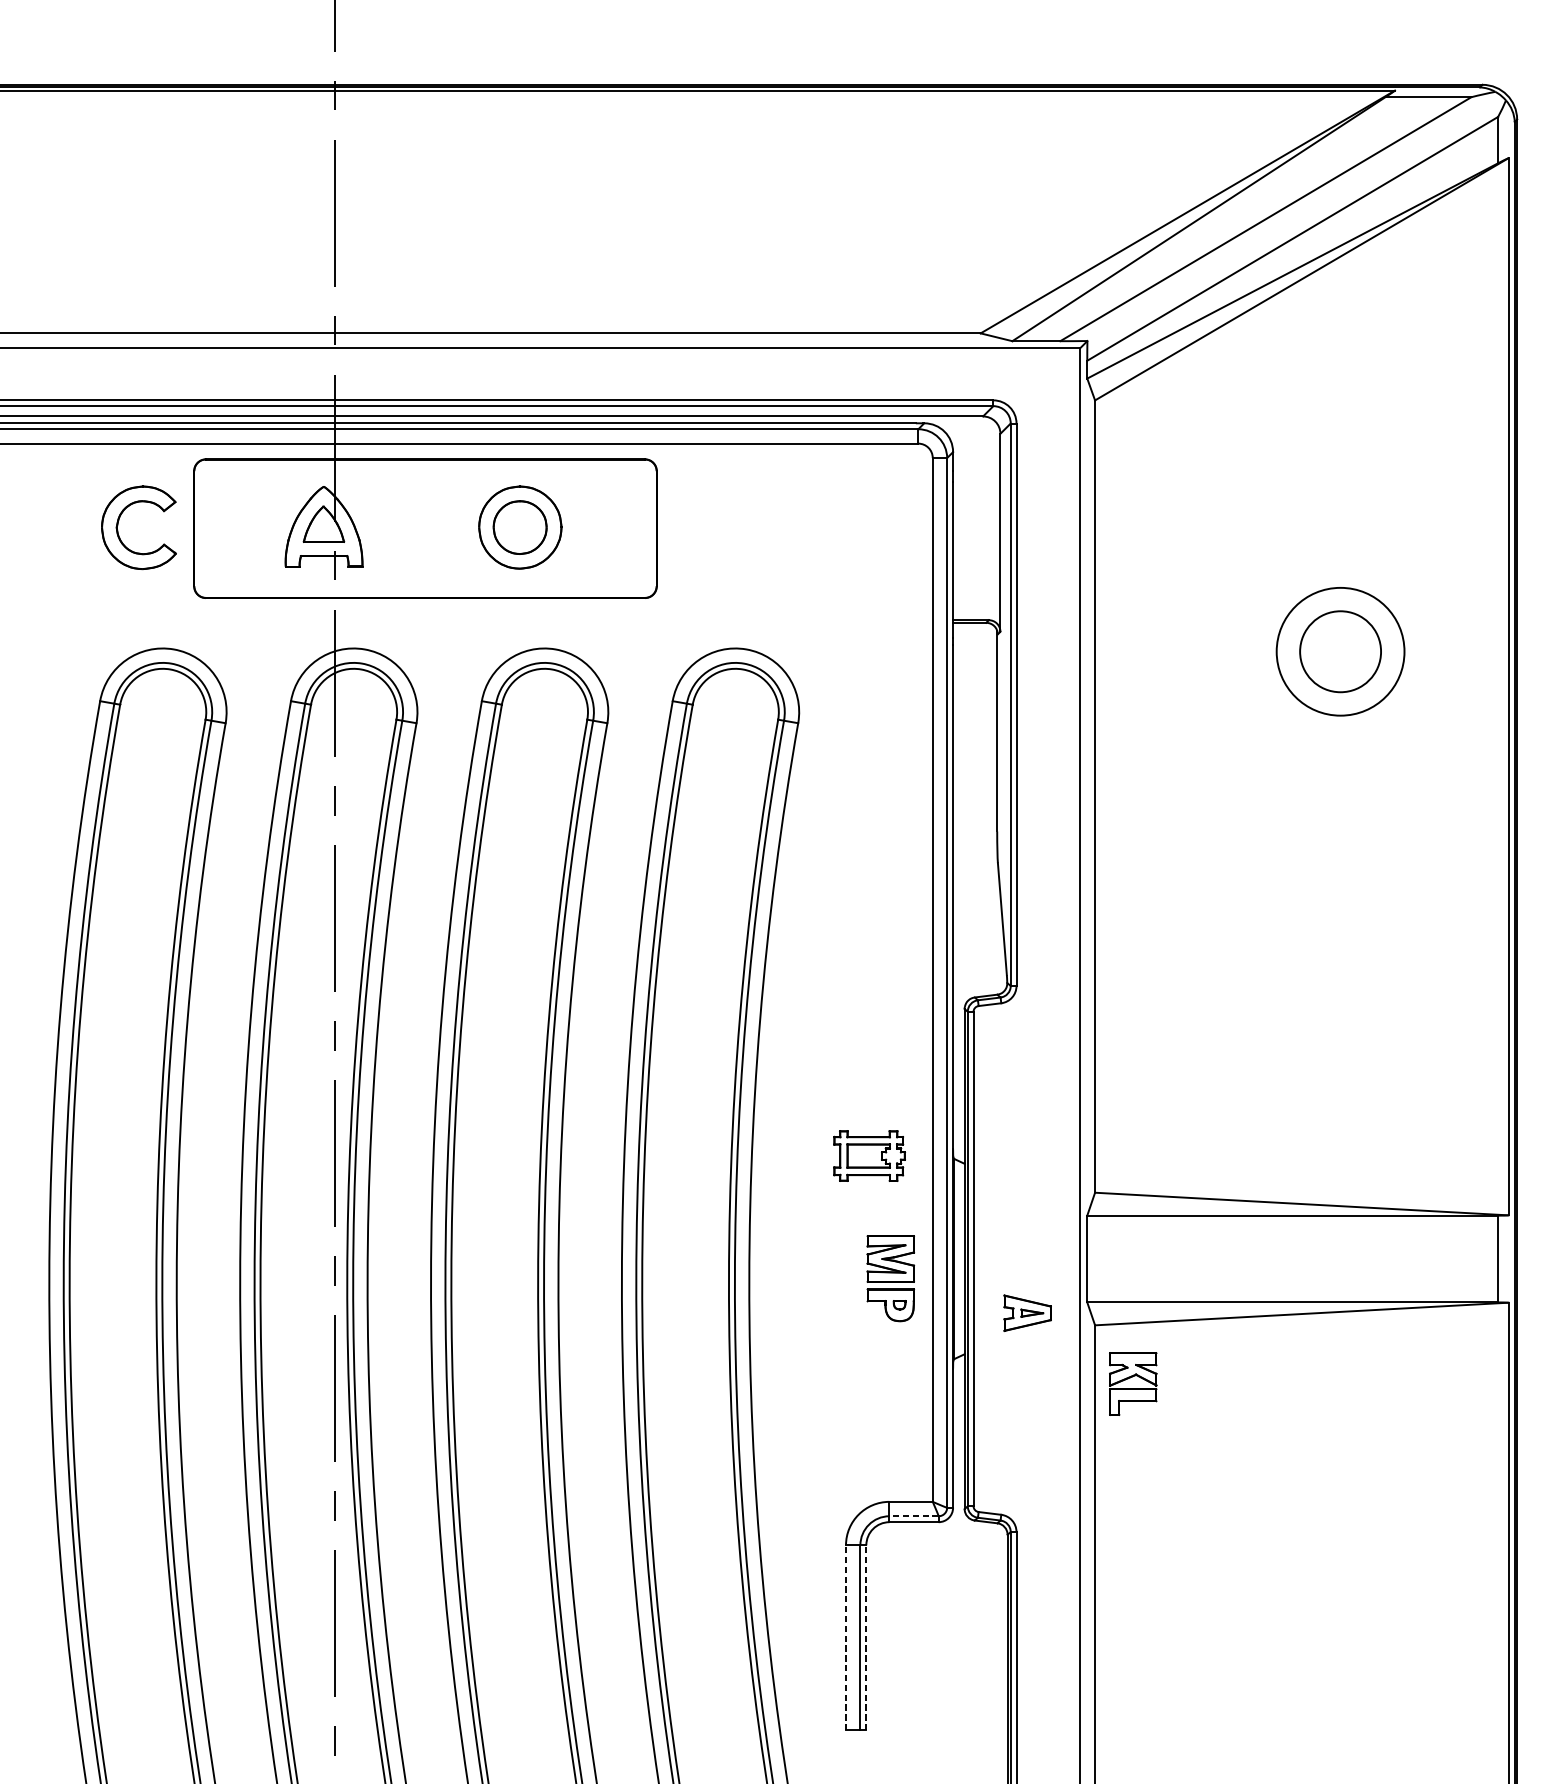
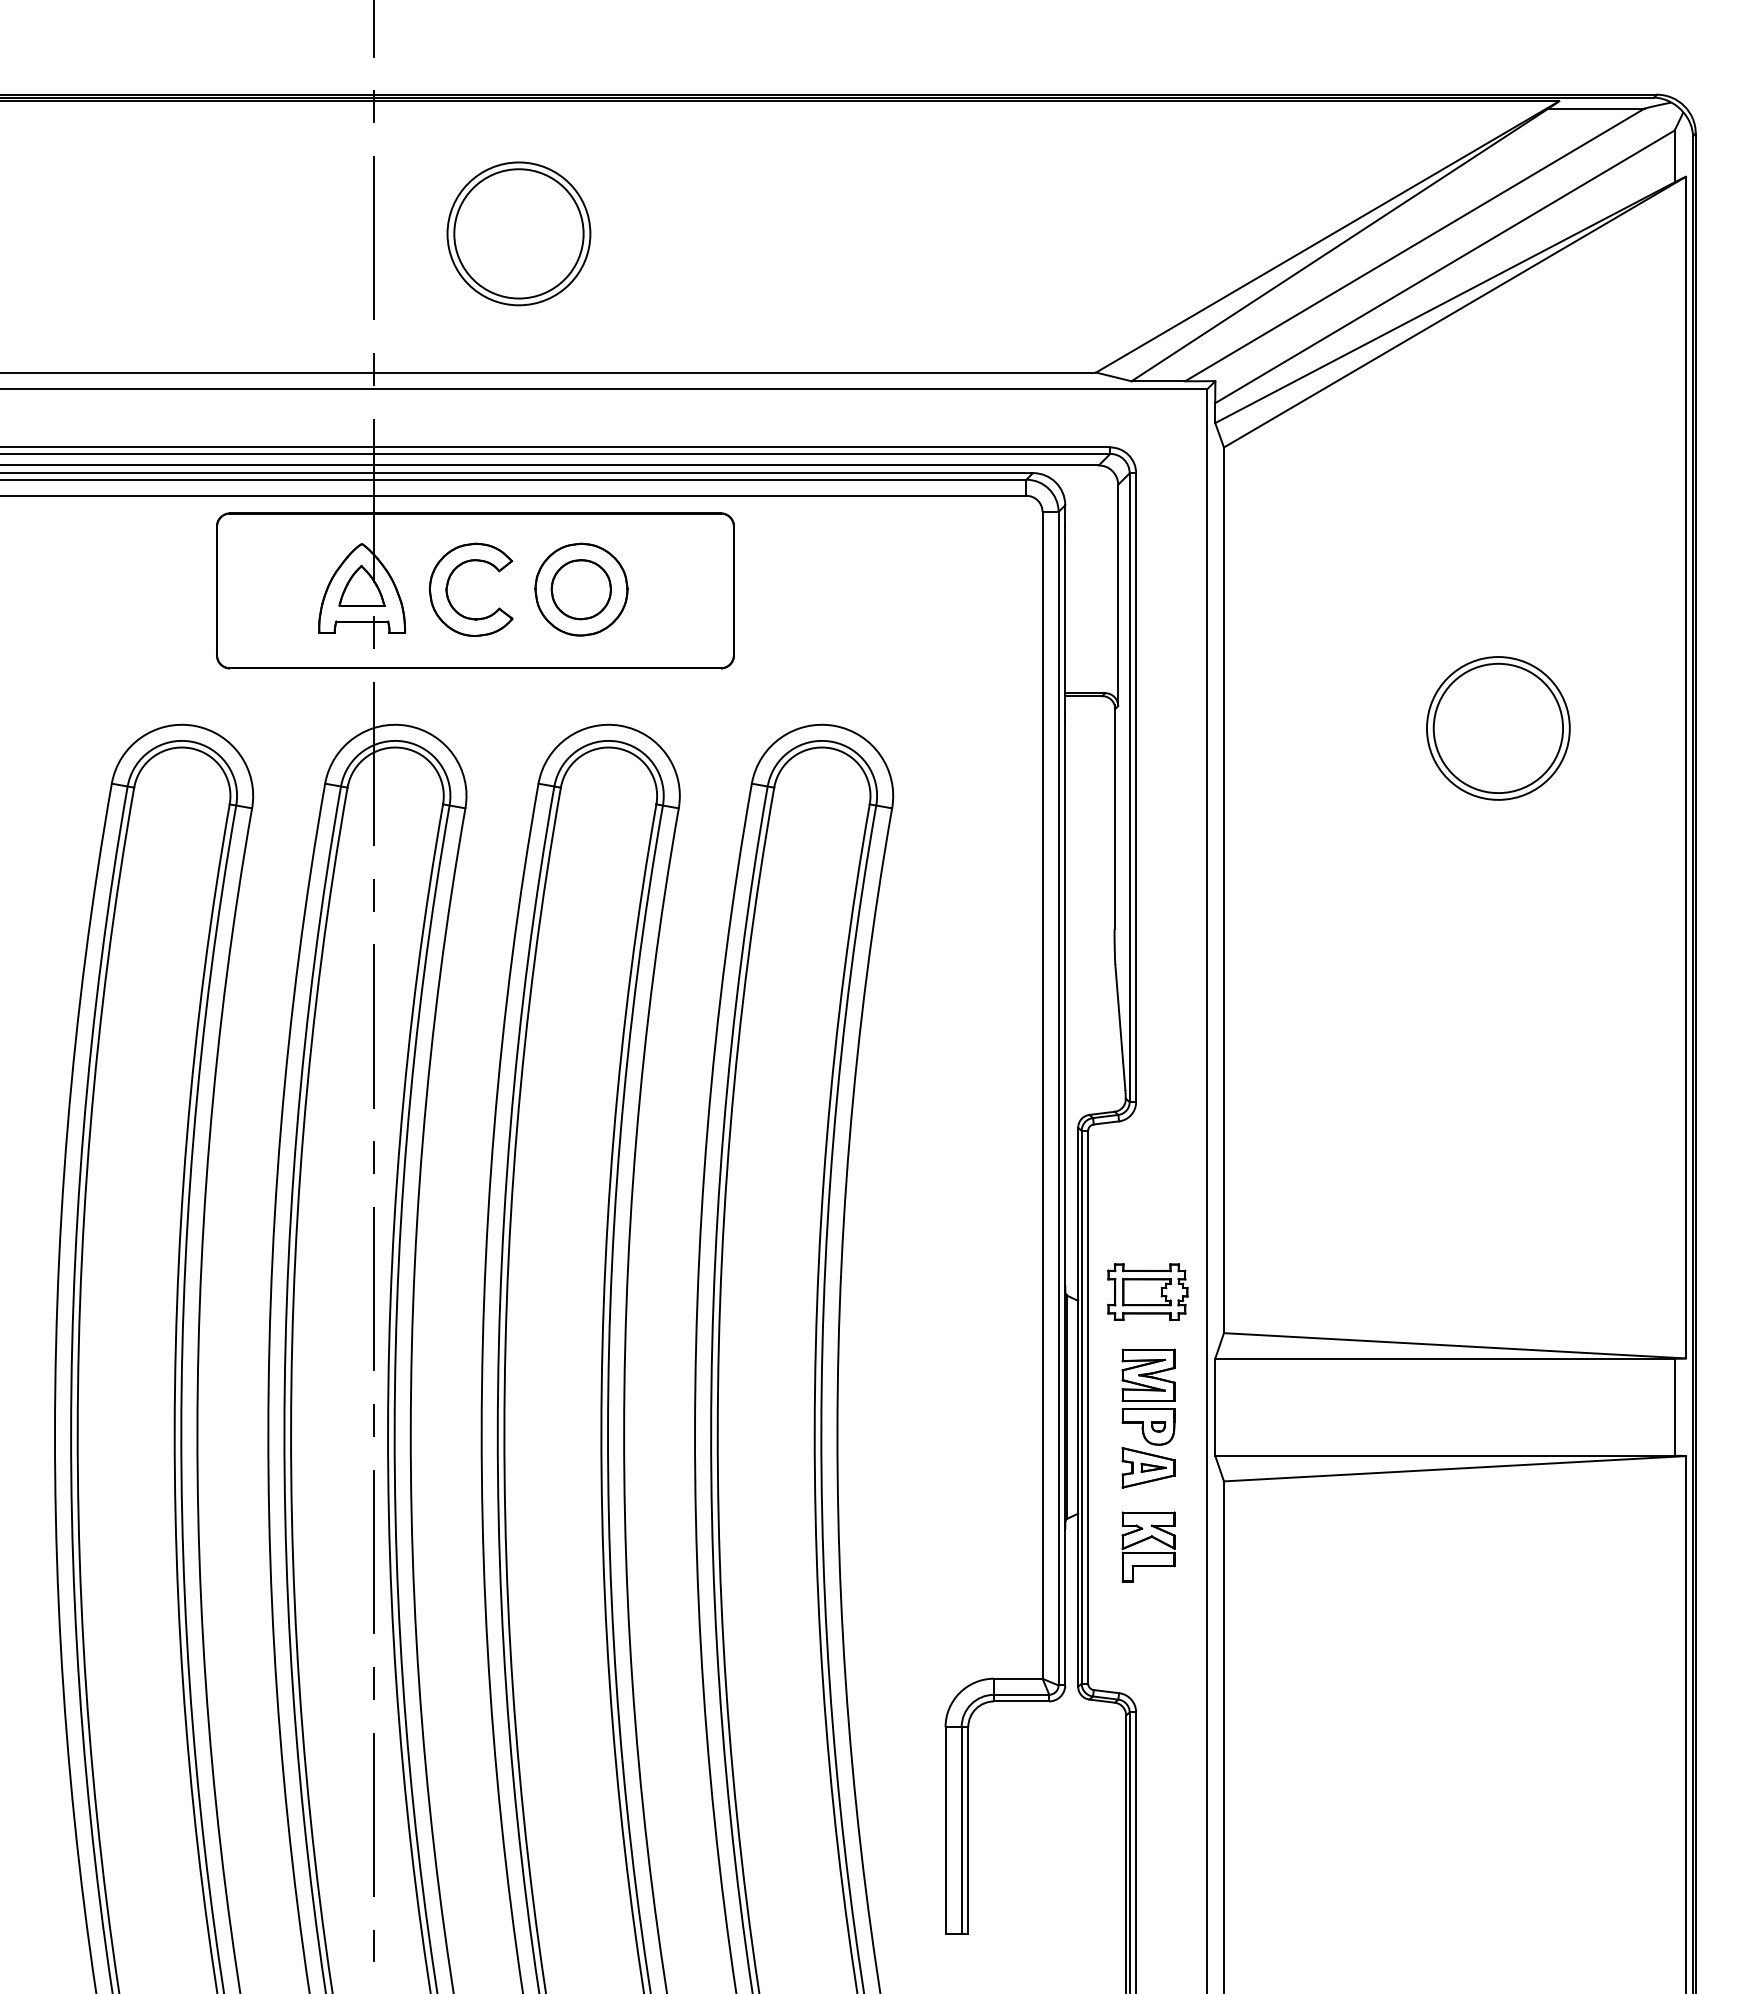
part: (463, 208) -> (518, 233), added
part: (118, 523) -> (448, 585), moved
circle: (1340, 651) -> (1498, 728), size x1.43
part: (869, 1155) -> (1147, 1291), moved
part: (890, 1278) -> (1148, 1396), moved
part: (1133, 1383) -> (1148, 1546), moved
line: (913, 1515) -> (1021, 1694), dashed -> solid
line: (845, 1637) -> (945, 1830), dashed -> solid
line: (866, 1637) -> (968, 1830), dashed -> solid

